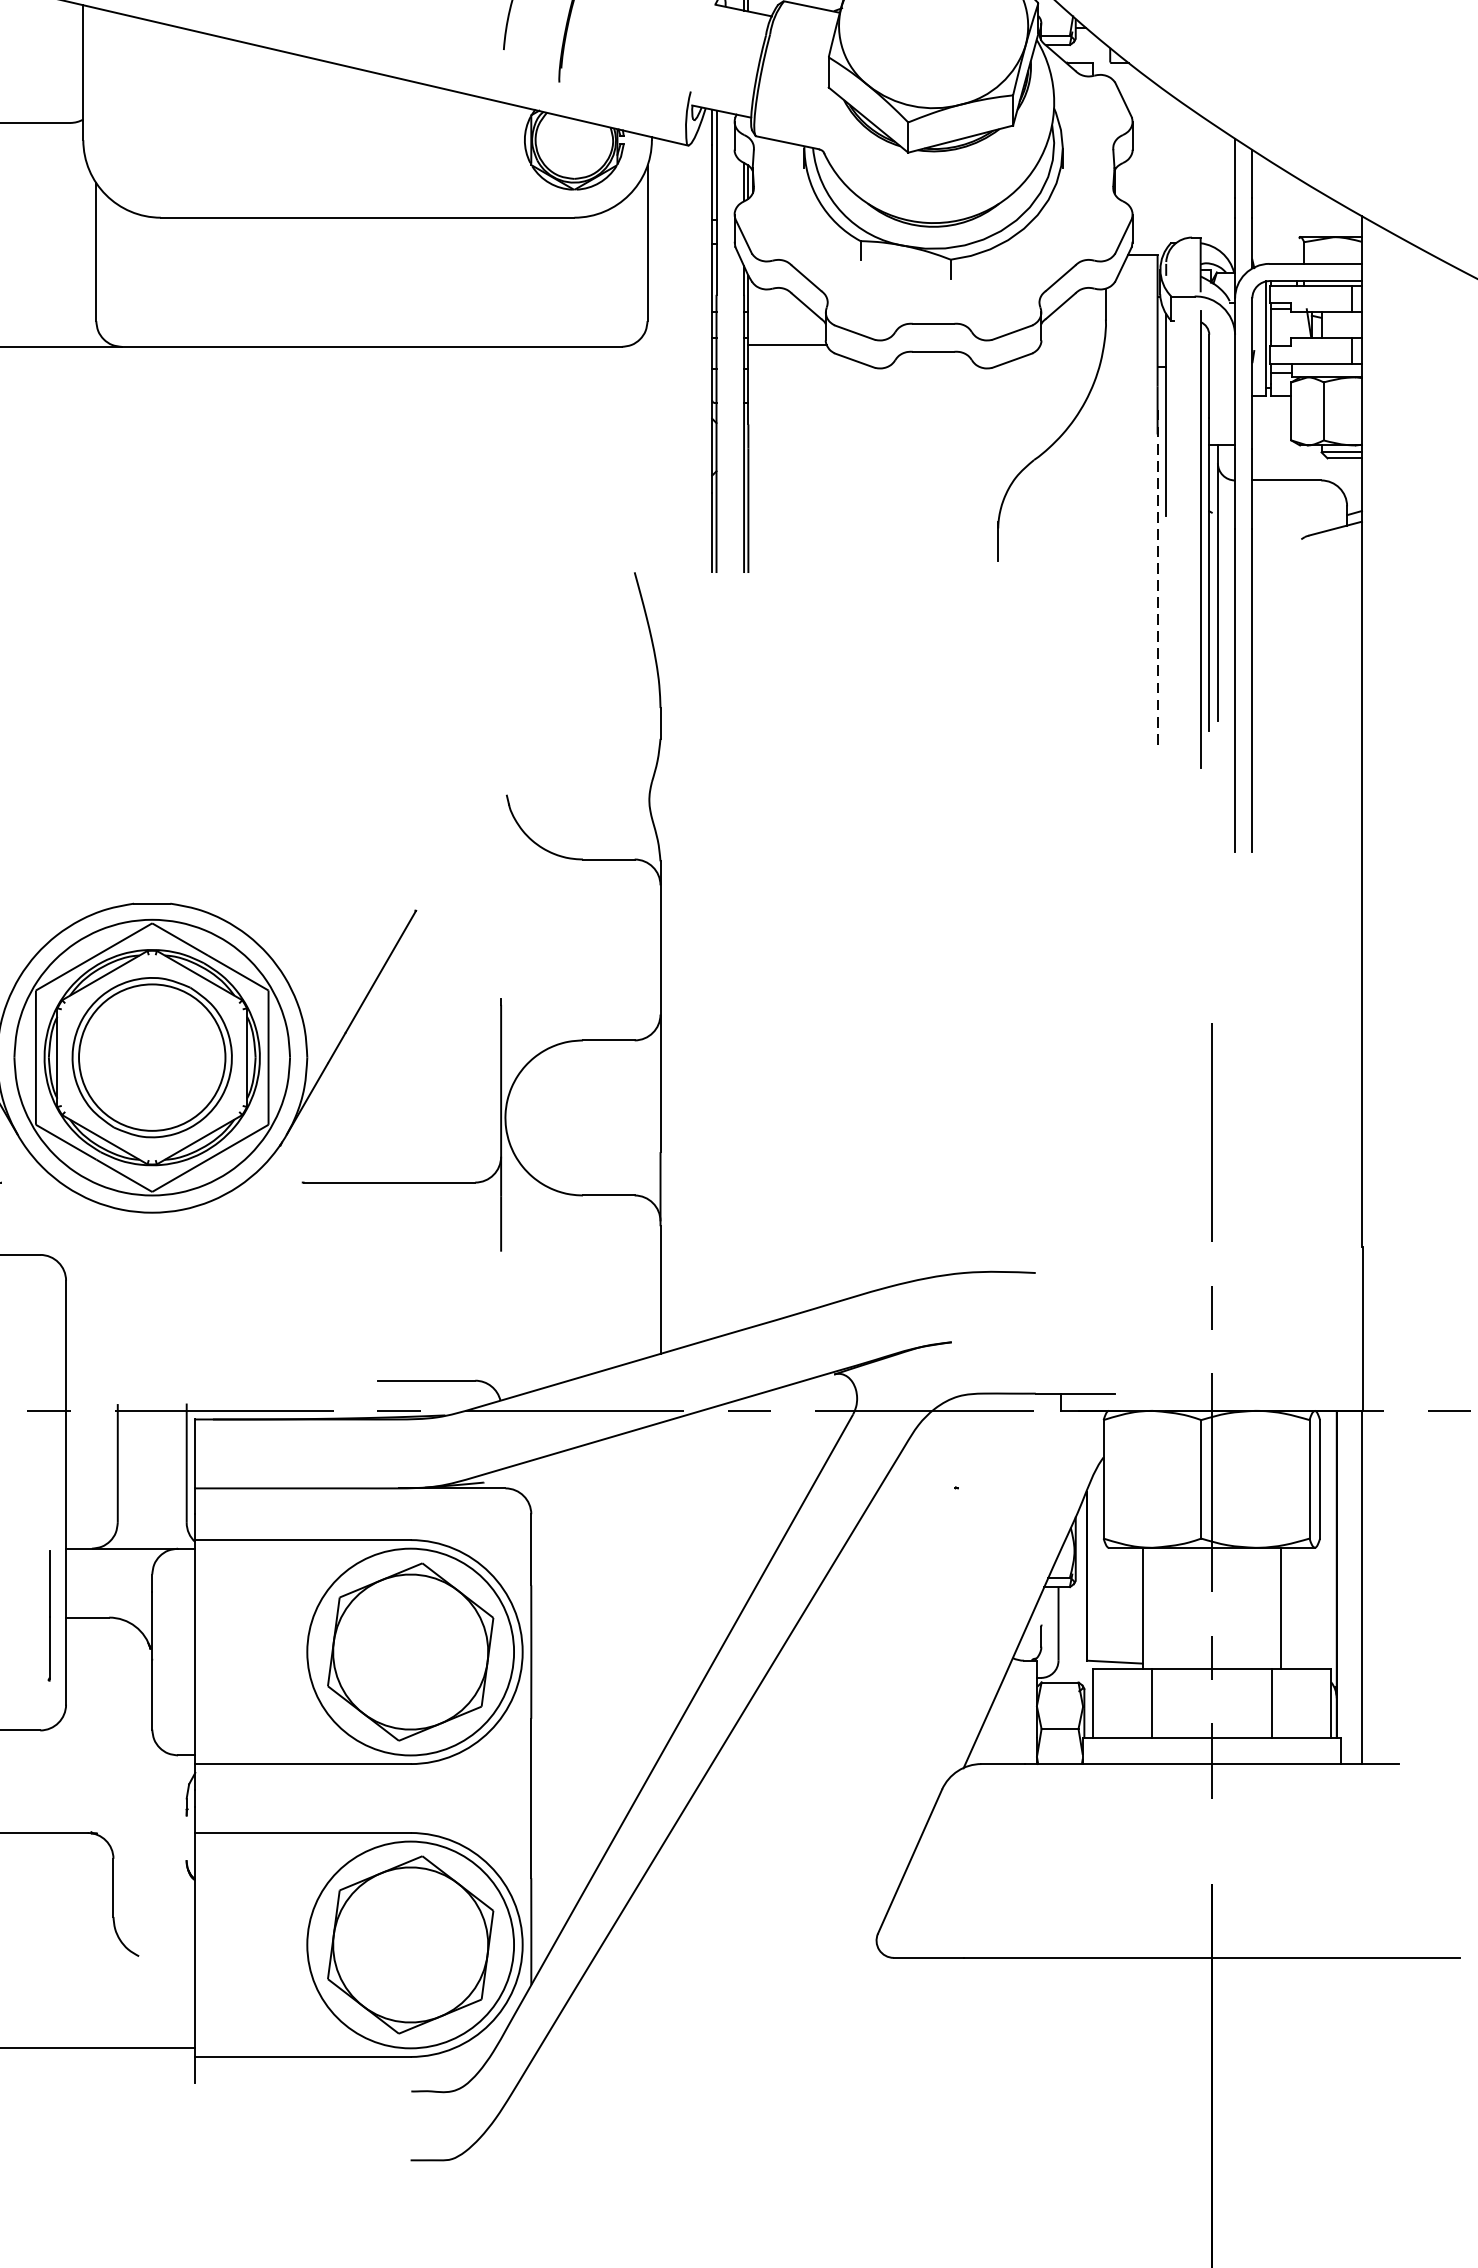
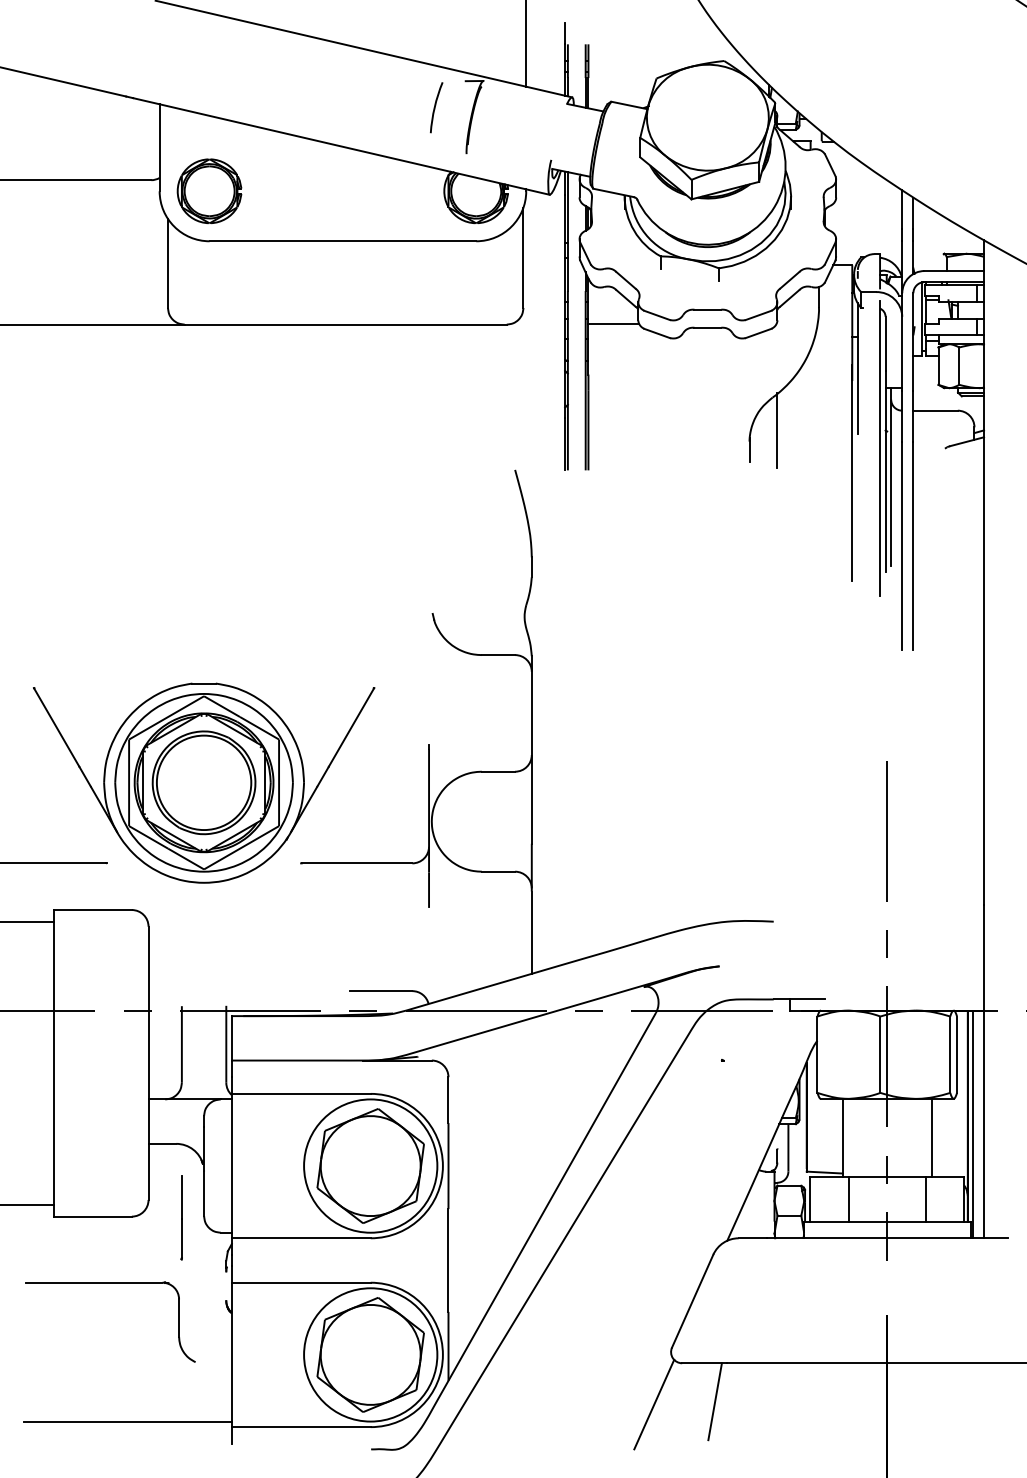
part: (160, 140) -> (209, 191), added
line: (1041, 511) -> (777, 430), added
line: (1157, 577) -> (852, 473), dashed -> solid
line: (1345, 1587) -> (973, 1124), added
line: (48, 1615) -> (181, 1217), moved
line: (943, 2017) -> (714, 1401), added
line: (850, 2021) -> (654, 1404), added

